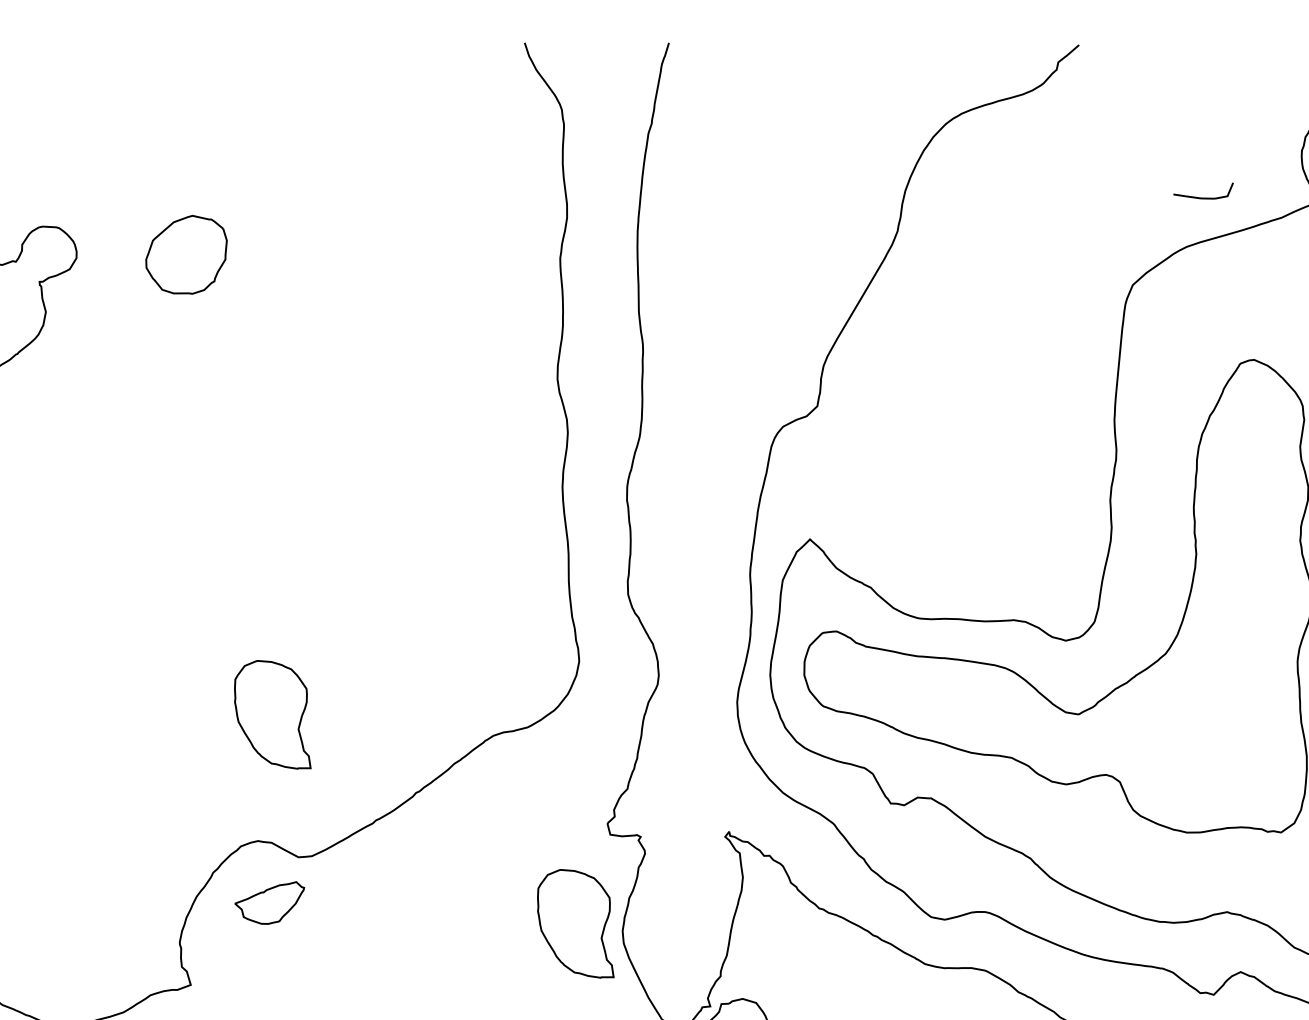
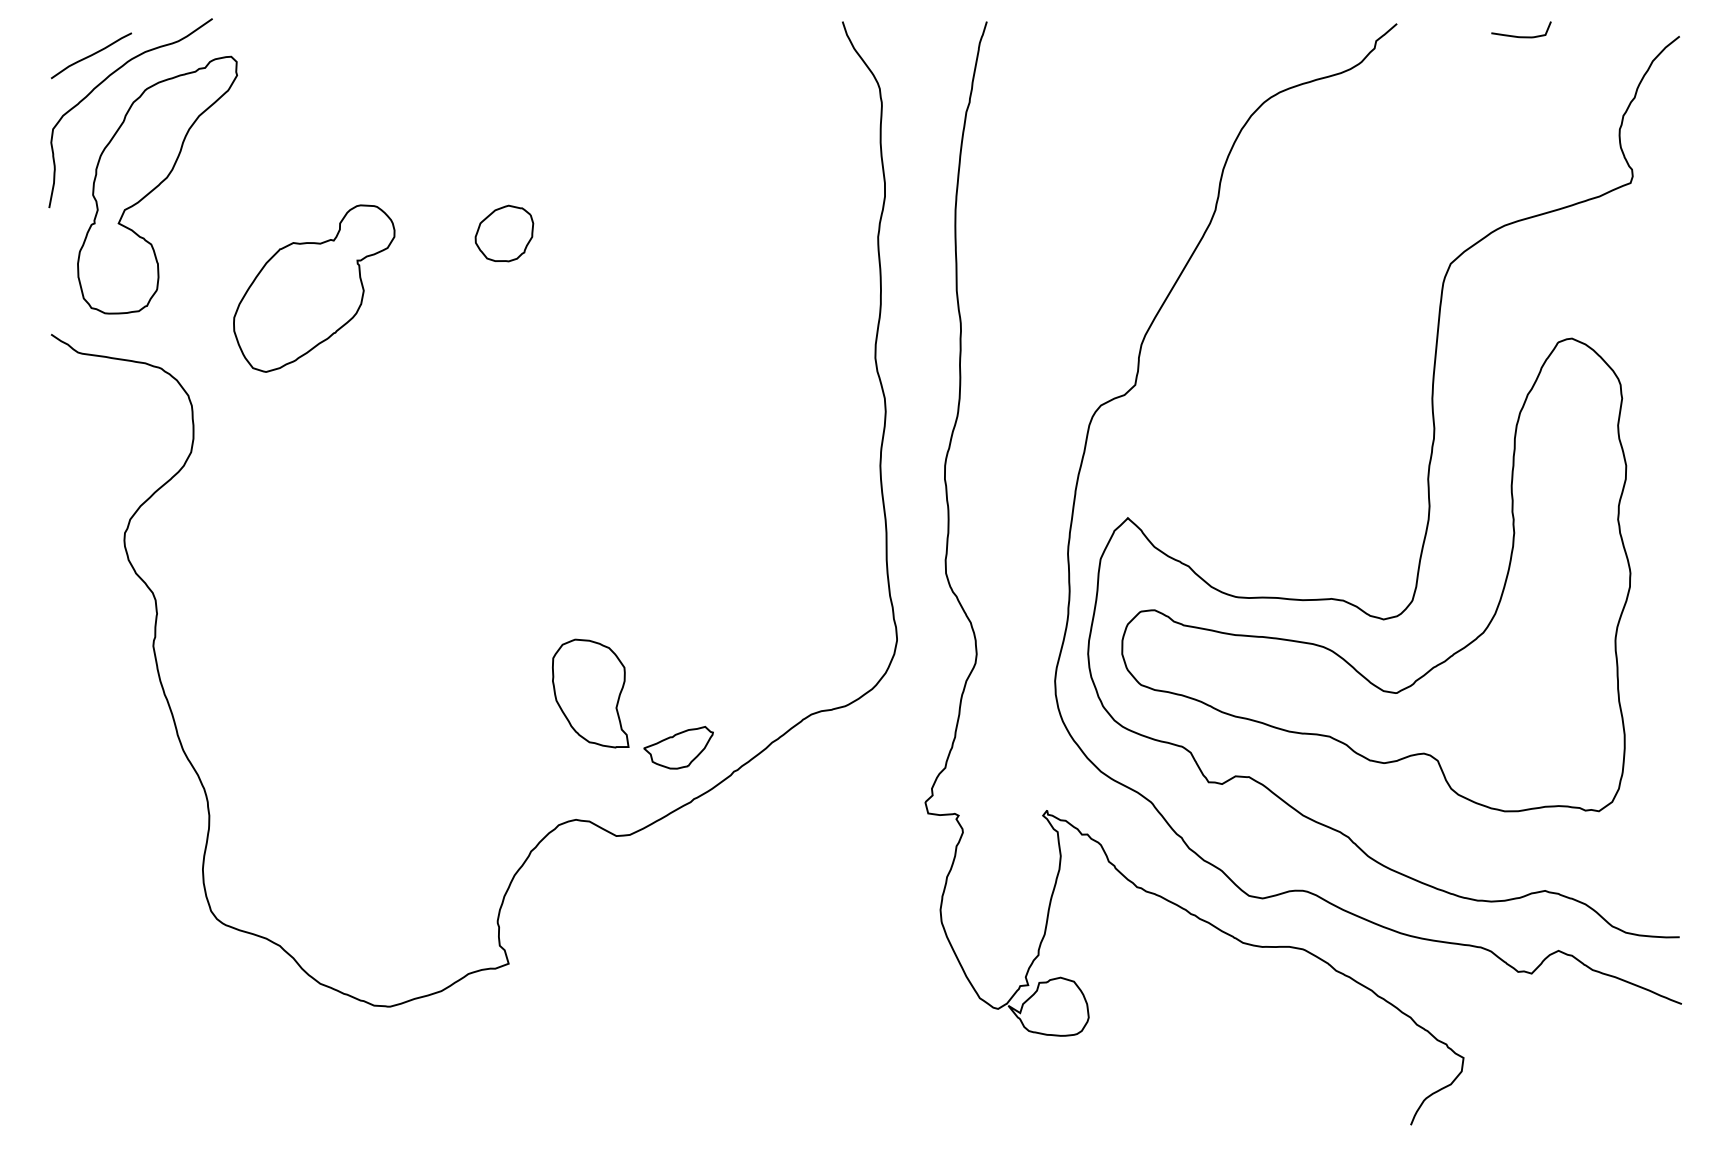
curve: (1203, 197) -> (1521, 36), moved
part: (186, 254) -> (504, 233), size x0.71
part: (269, 902) -> (678, 747), moved
part: (575, 923) -> (893, 902), removed

